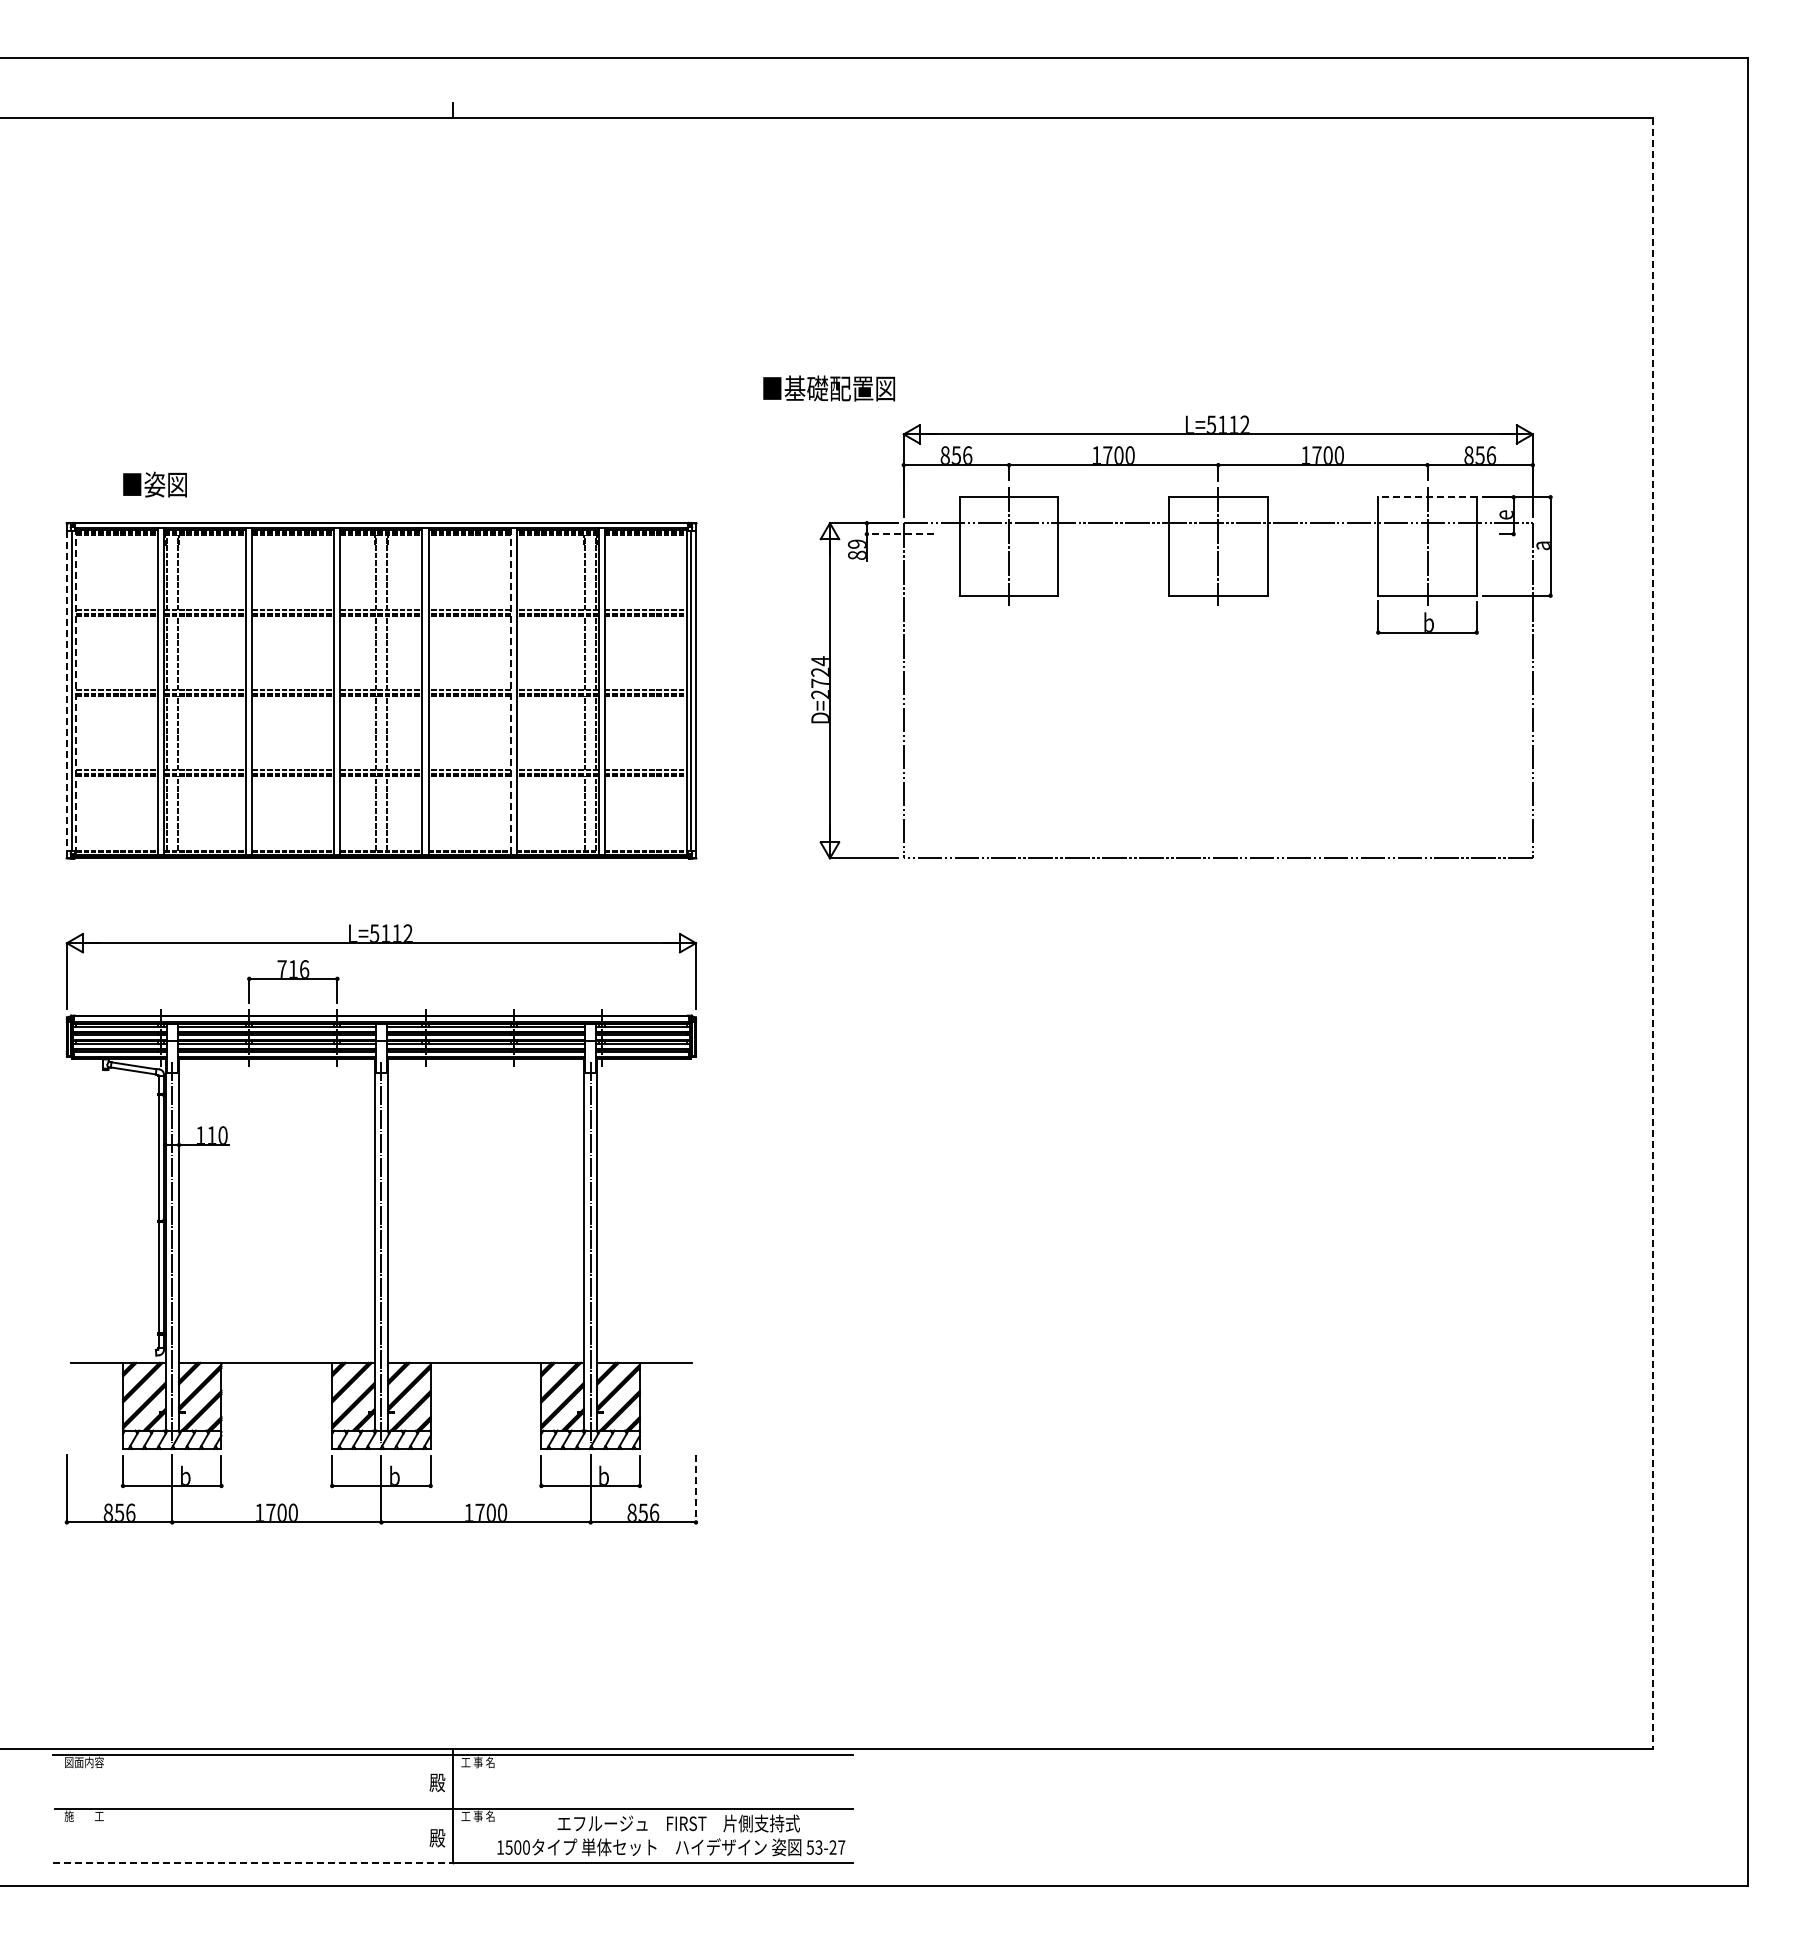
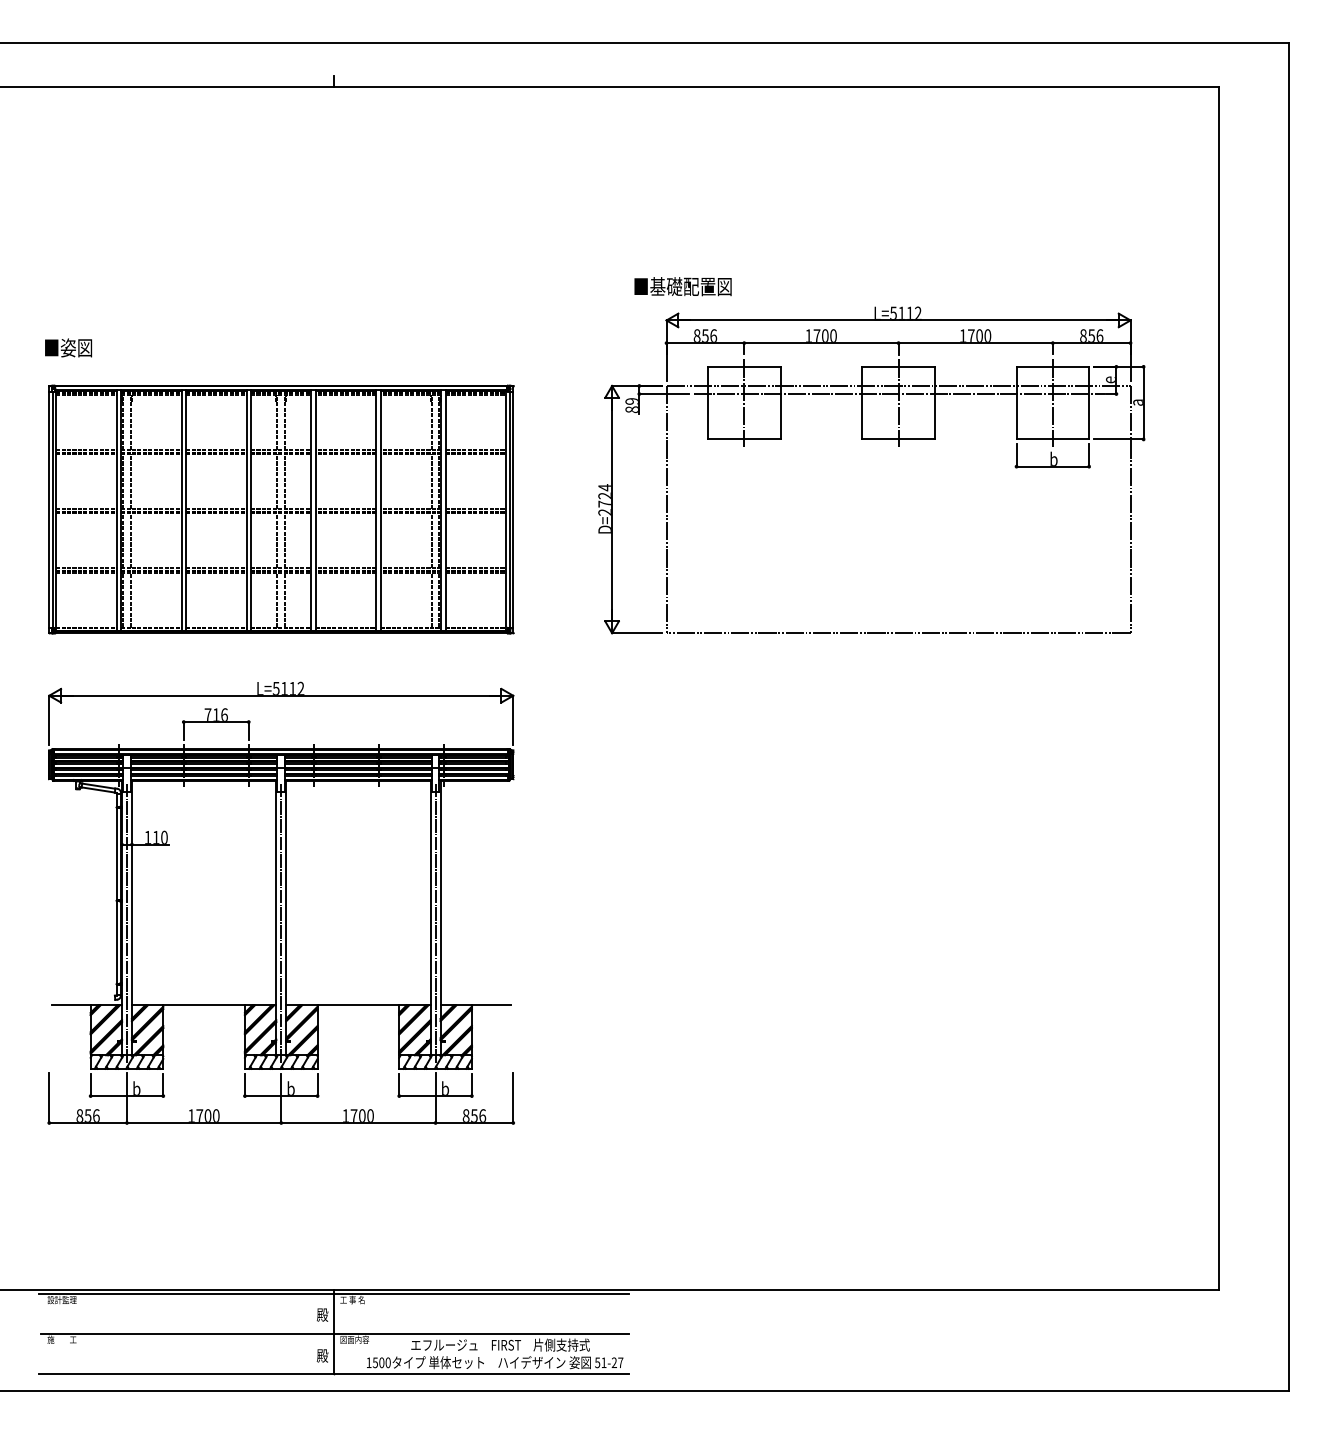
text: (829, 388) -> (683, 286), moved
text: (154, 484) -> (68, 347), moved
line: (1427, 497) -> (1052, 367), dashed -> solid
line: (900, 534) -> (664, 394), dashed -> solid
line: (1219, 534) -> (899, 394), added
line: (66, 691) -> (48, 510), dashed -> solid
line: (510, 691) -> (376, 510), dashed -> solid
line: (76, 692) -> (56, 510), dashed -> solid
line: (1652, 934) -> (1218, 689), dashed -> solid
line: (695, 1488) -> (512, 1097), dashed -> solid
text: (84, 1762) -> (62, 1300), 図面内容 -> 設計監理
text: (480, 1815) -> (354, 1339), 工 事 名 -> 図面内容
text: (818, 1847) -> (603, 1362), 53-27 -> 51-27
line: (252, 1862) -> (186, 1373), dashed -> solid

